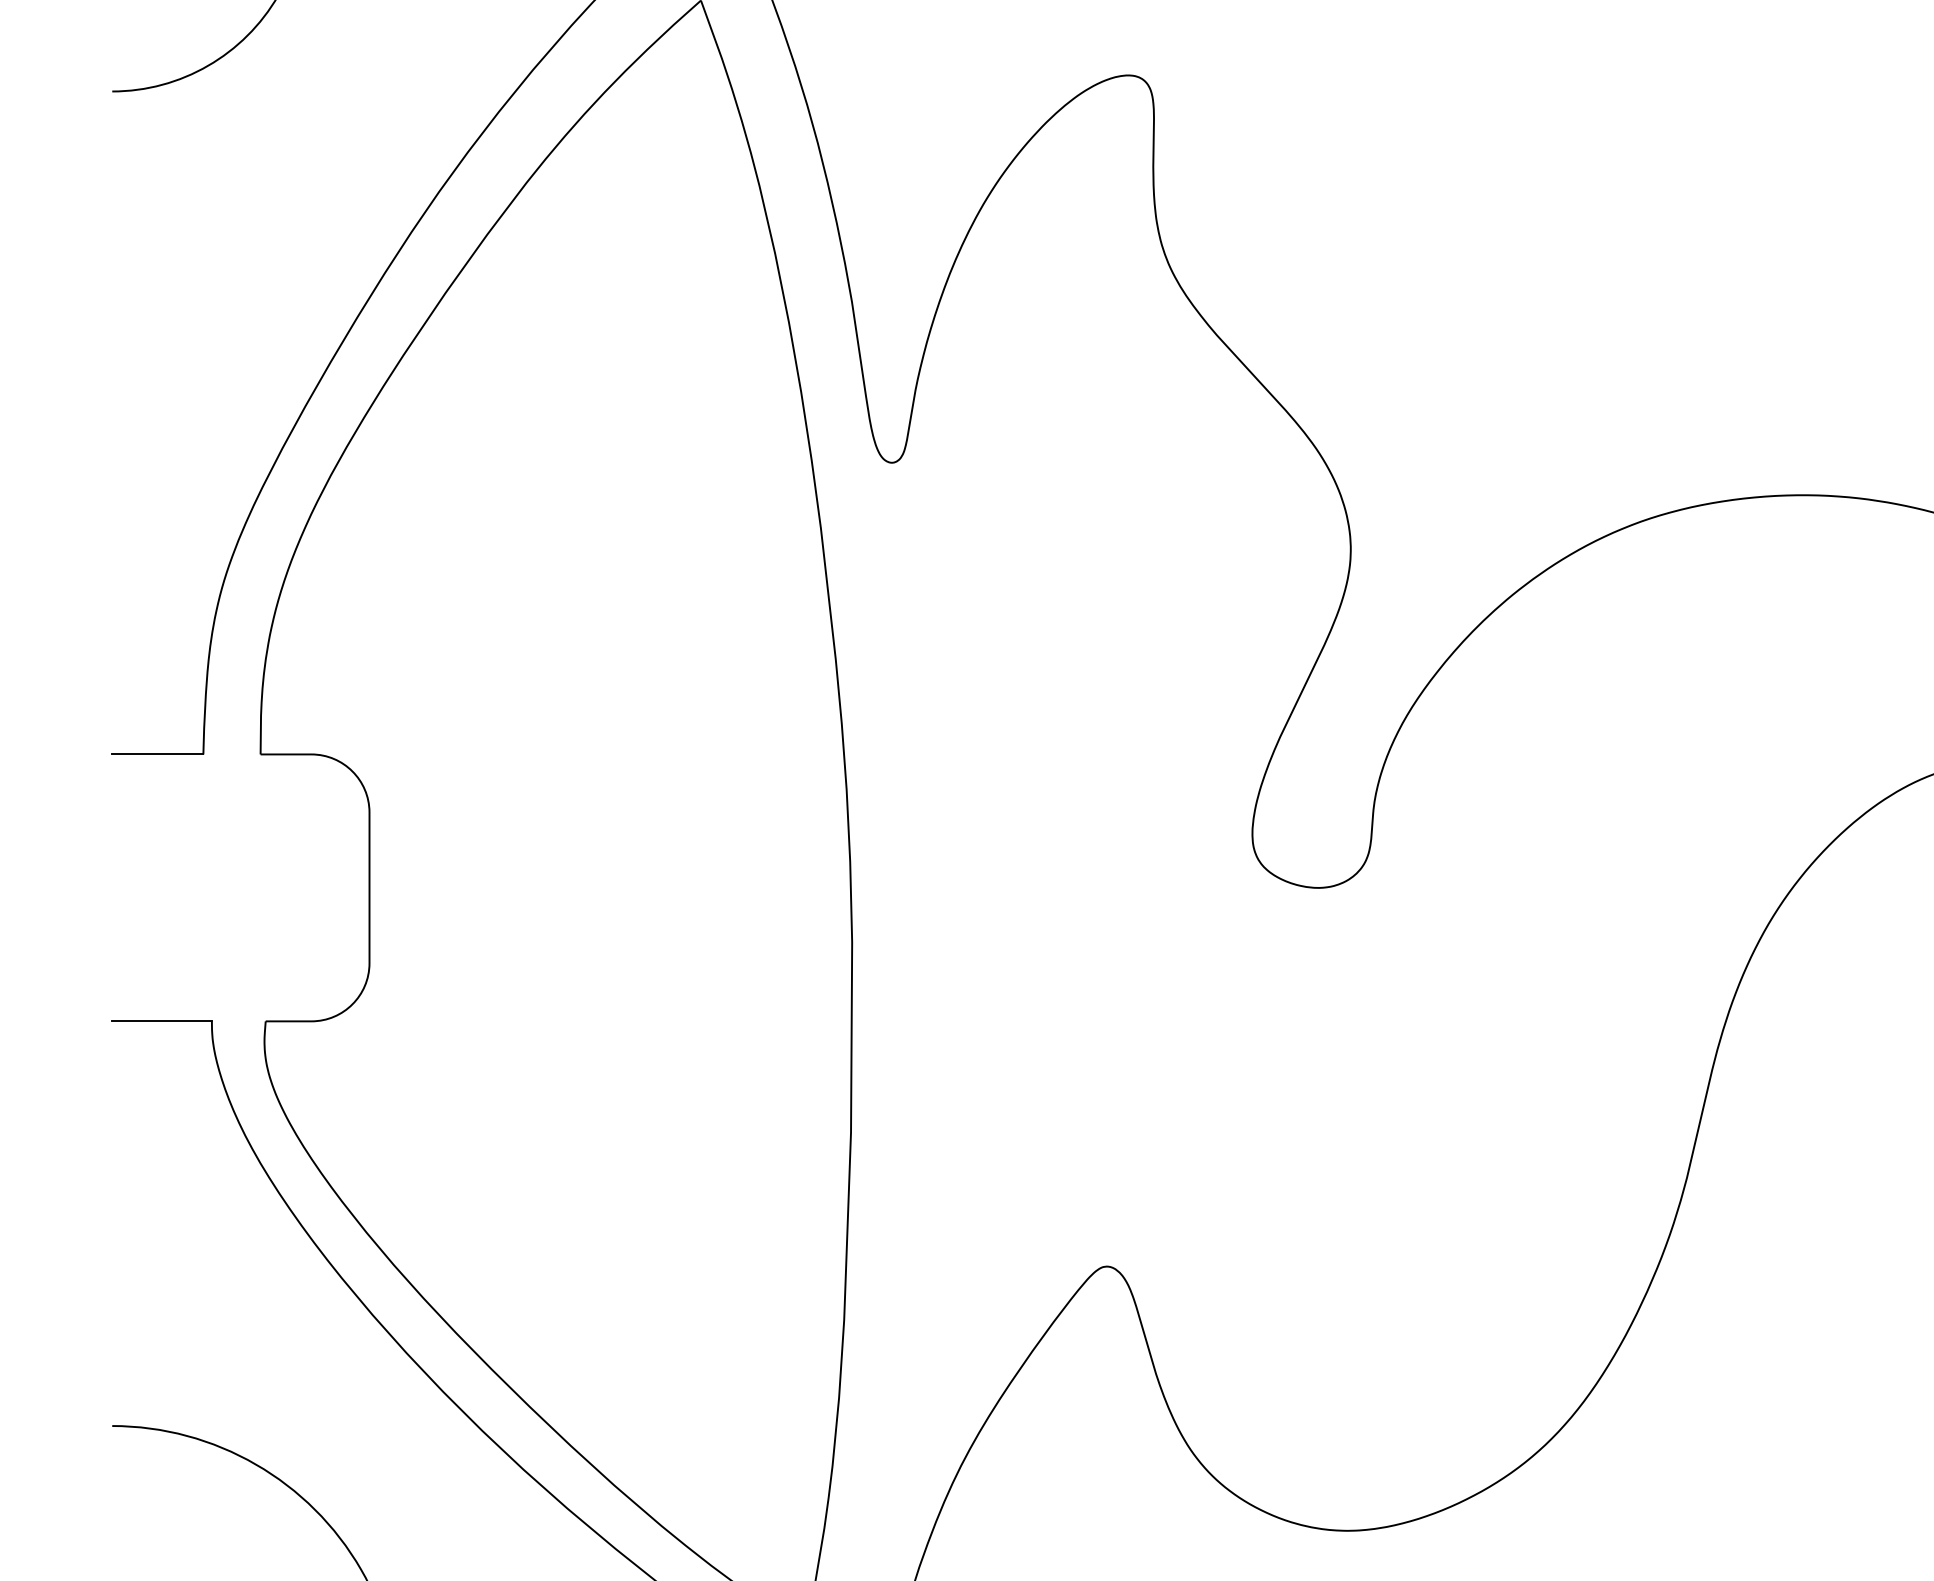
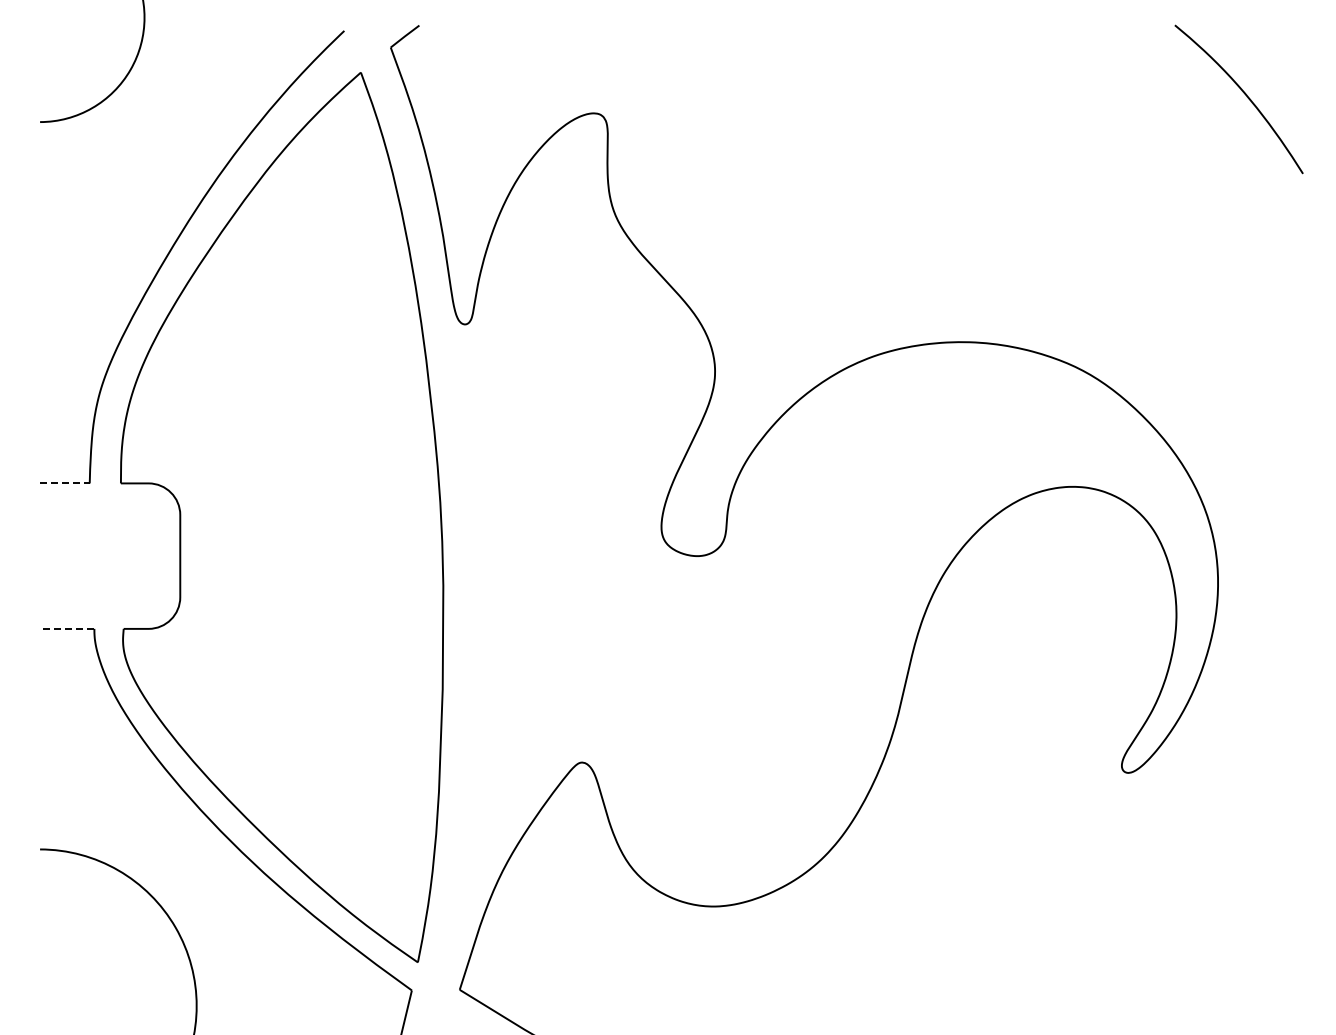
line: (157, 754) -> (64, 483), solid -> dashed
line: (160, 1020) -> (66, 628), solid -> dashed

